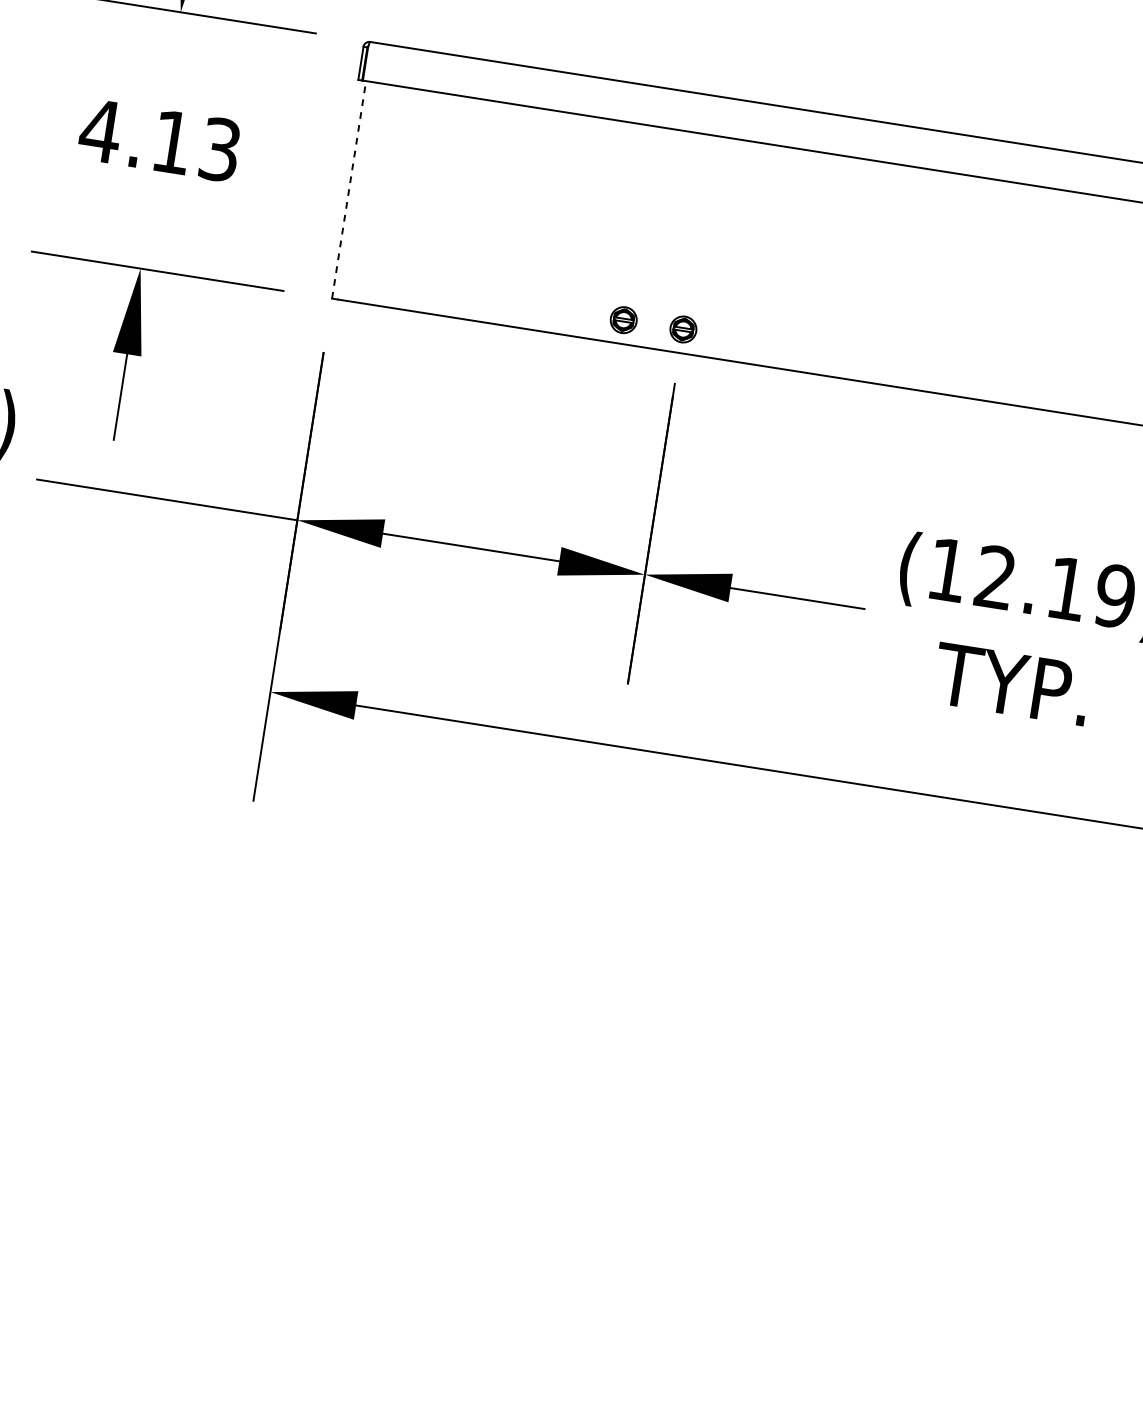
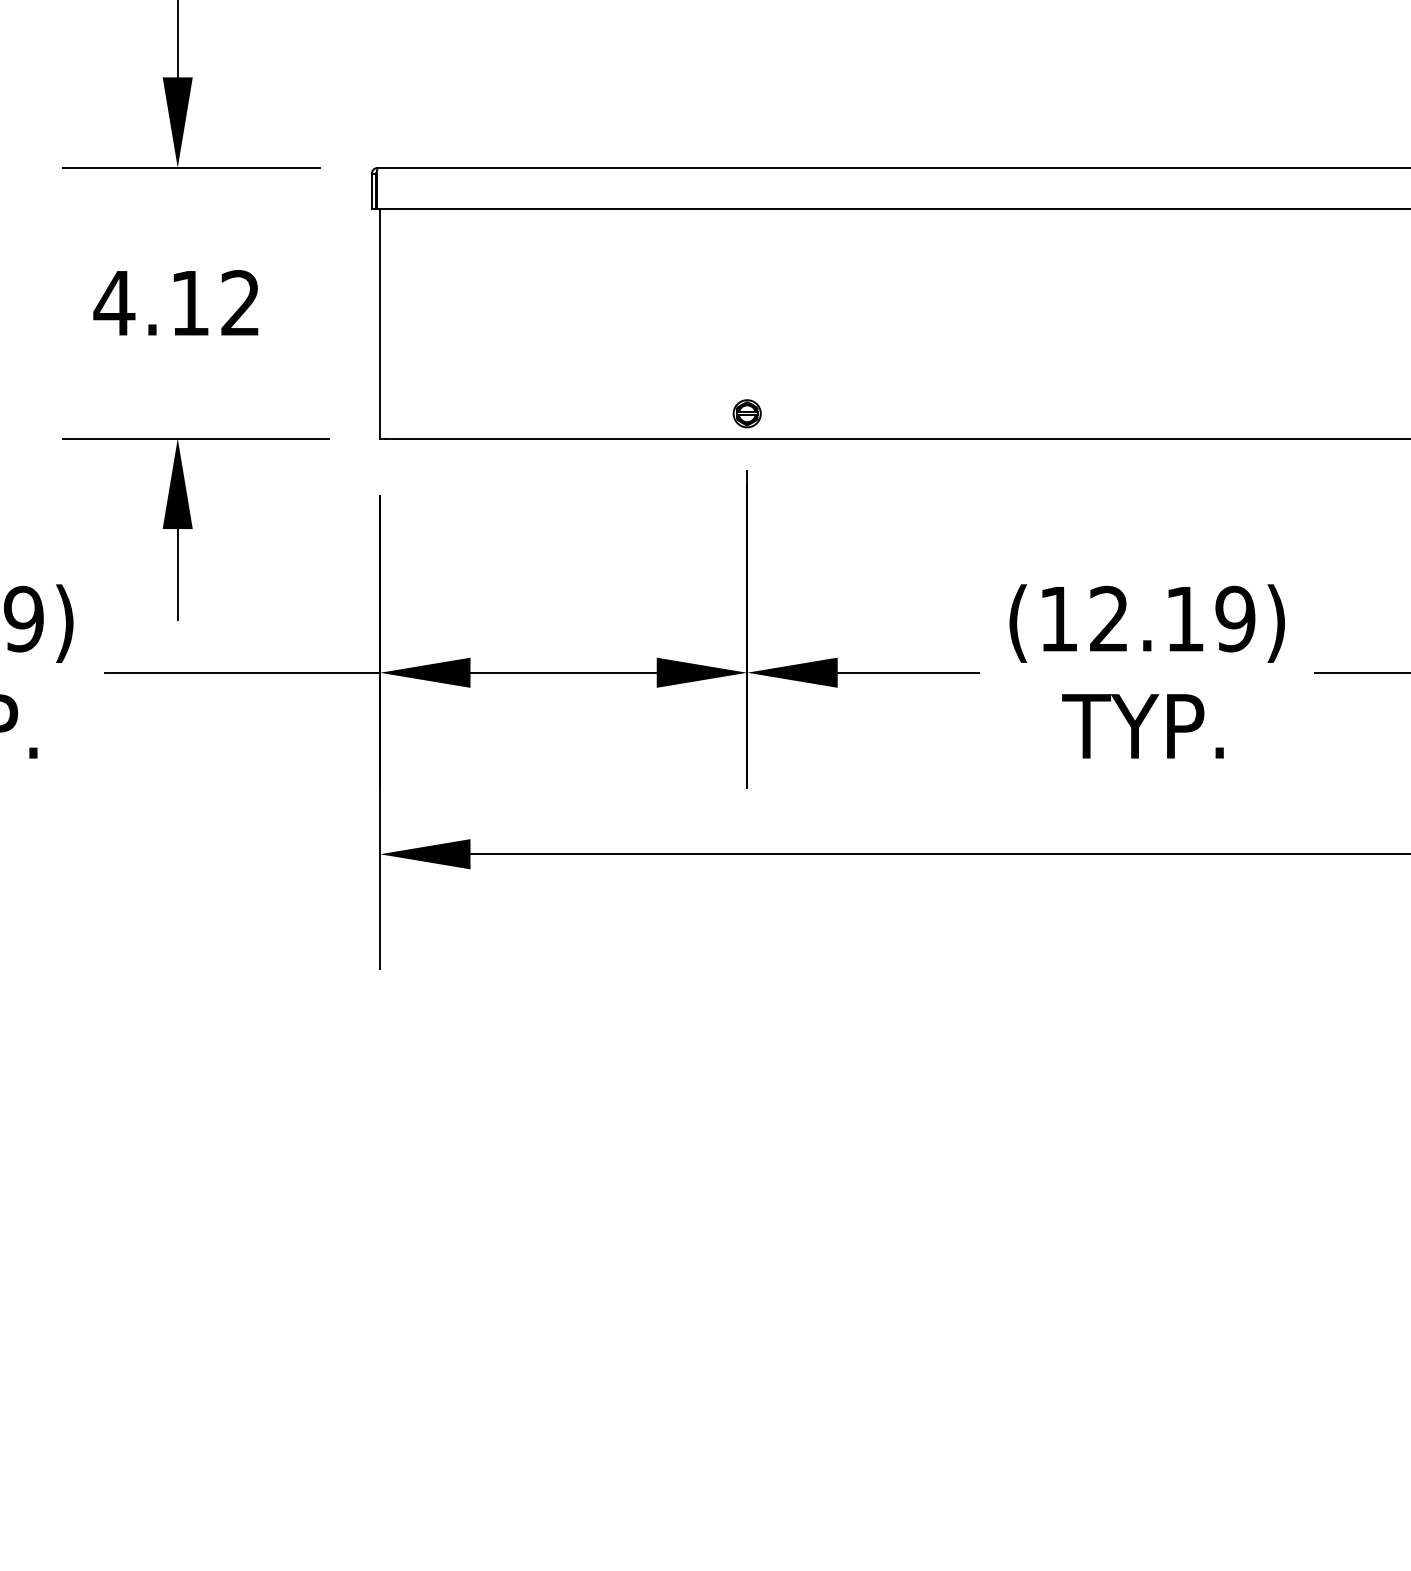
text: (220, 150) -> (240, 303), 4.13 -> 4.12
line: (349, 189) -> (380, 323), dashed -> solid
part: (623, 319) -> (683, 413), removed

